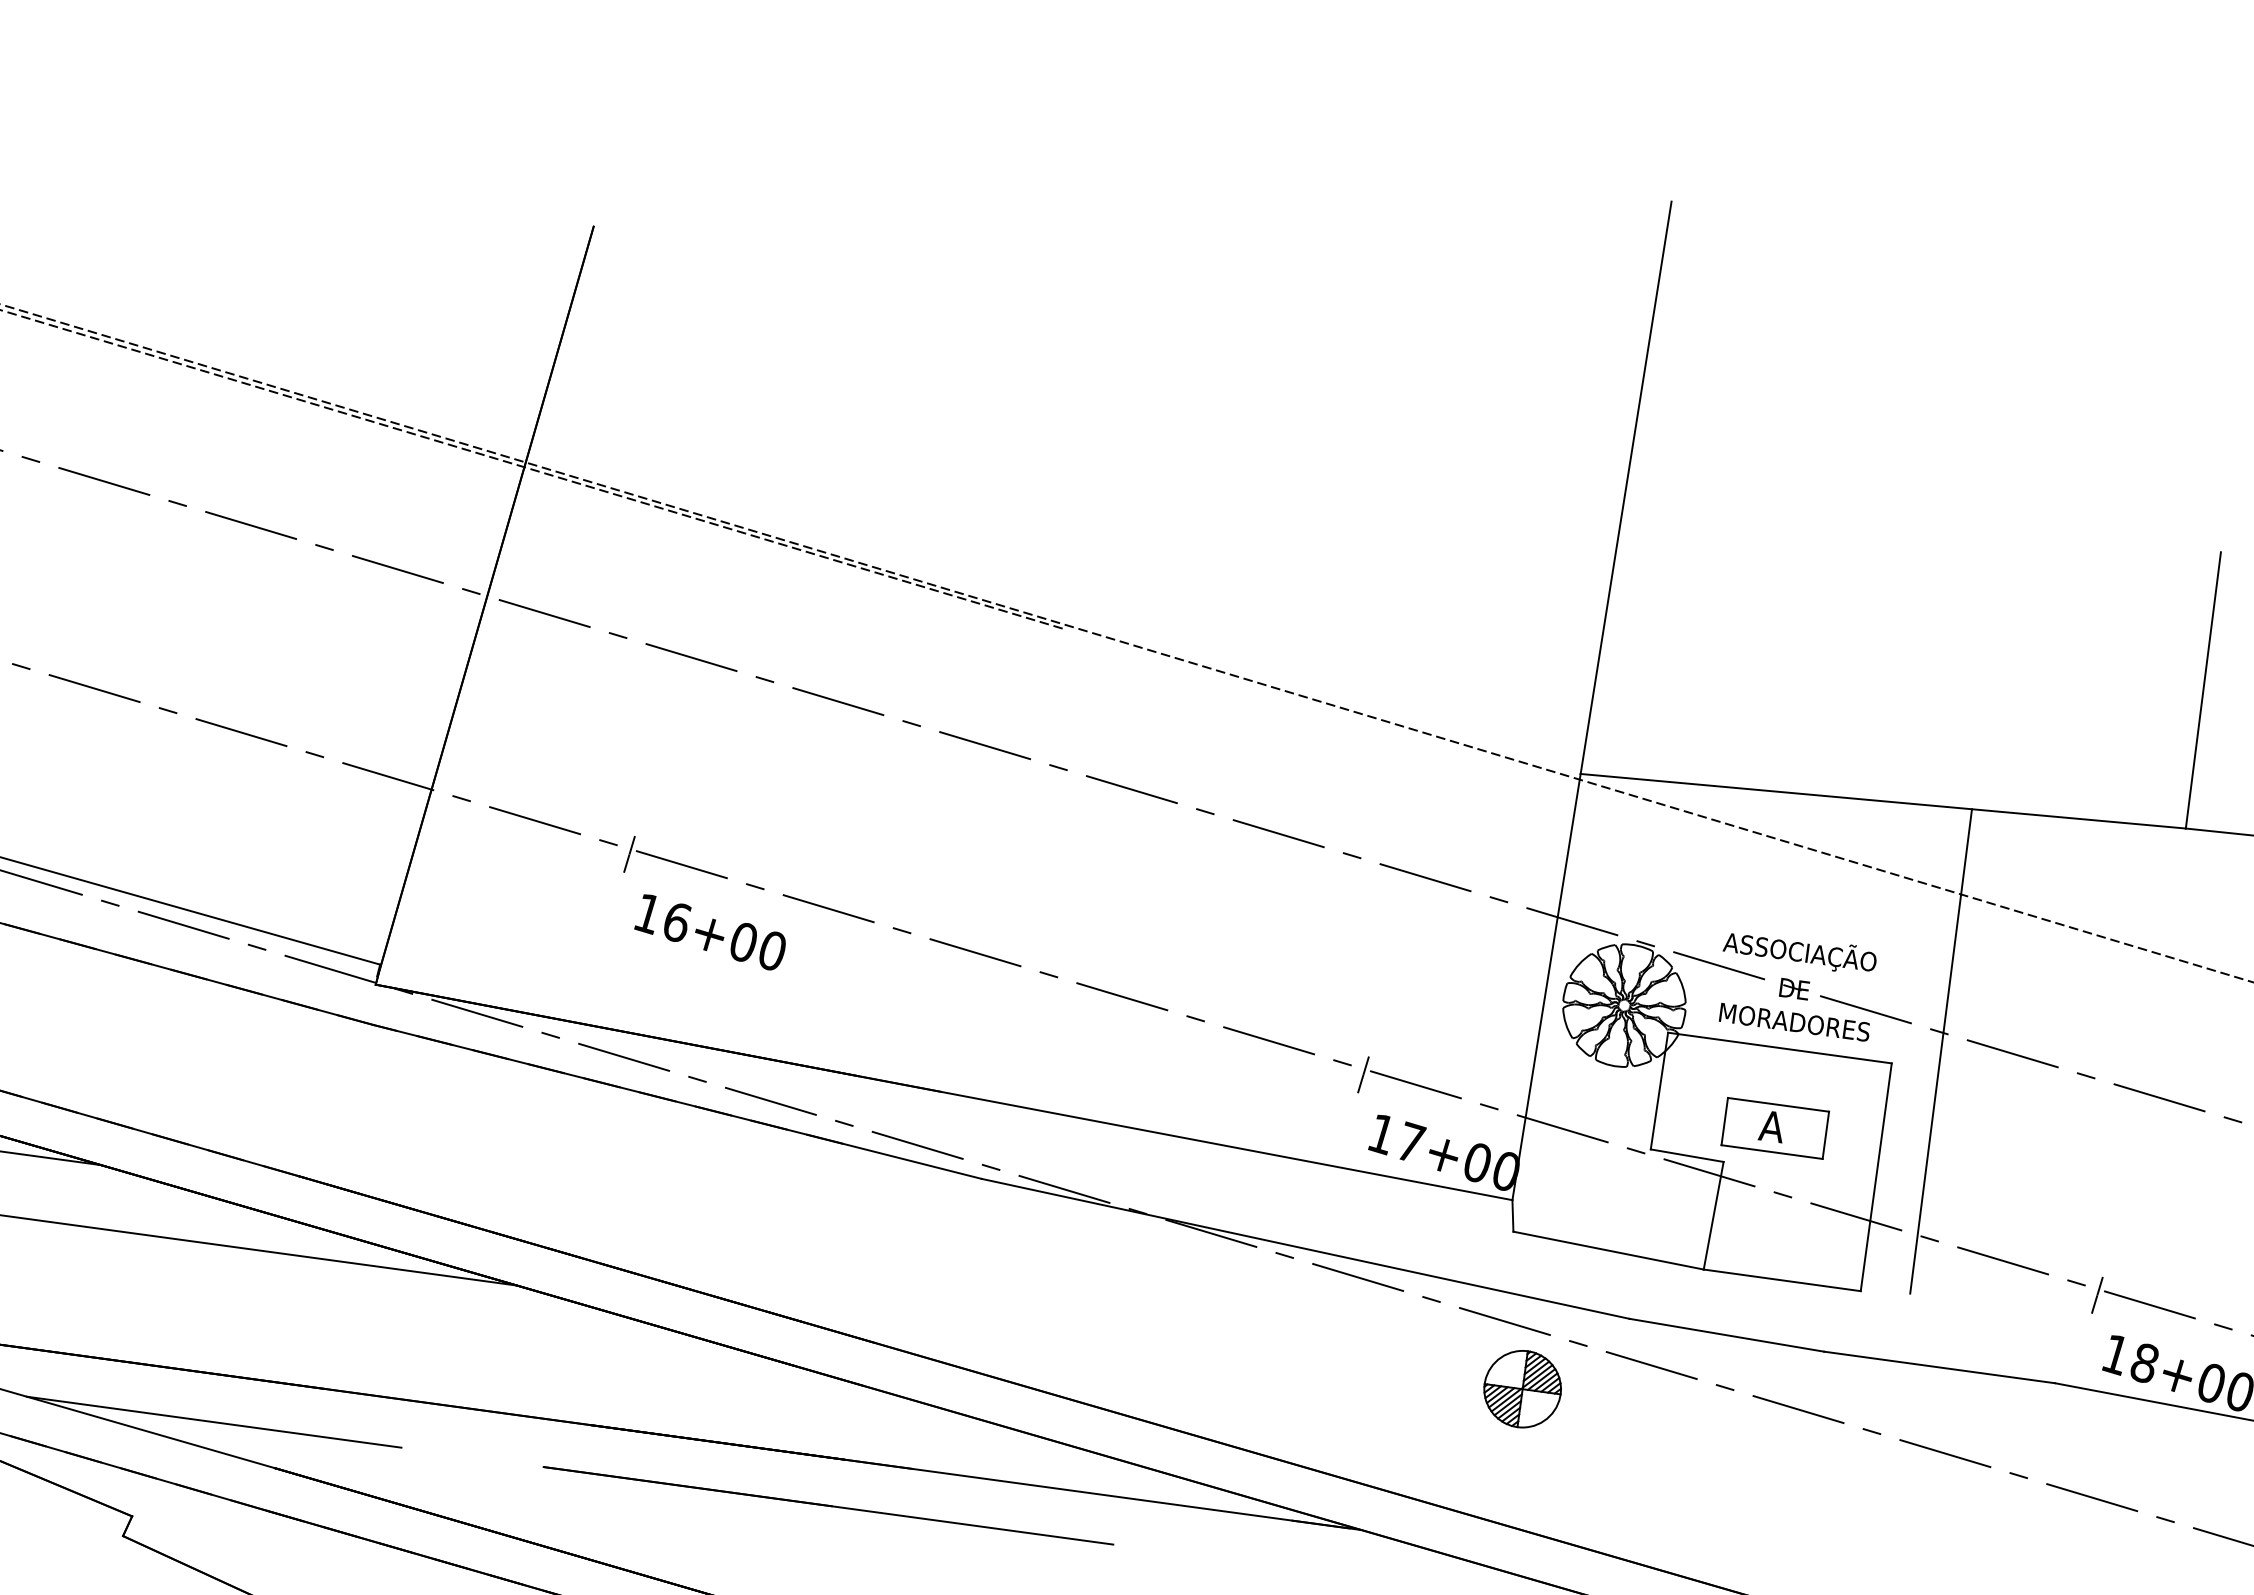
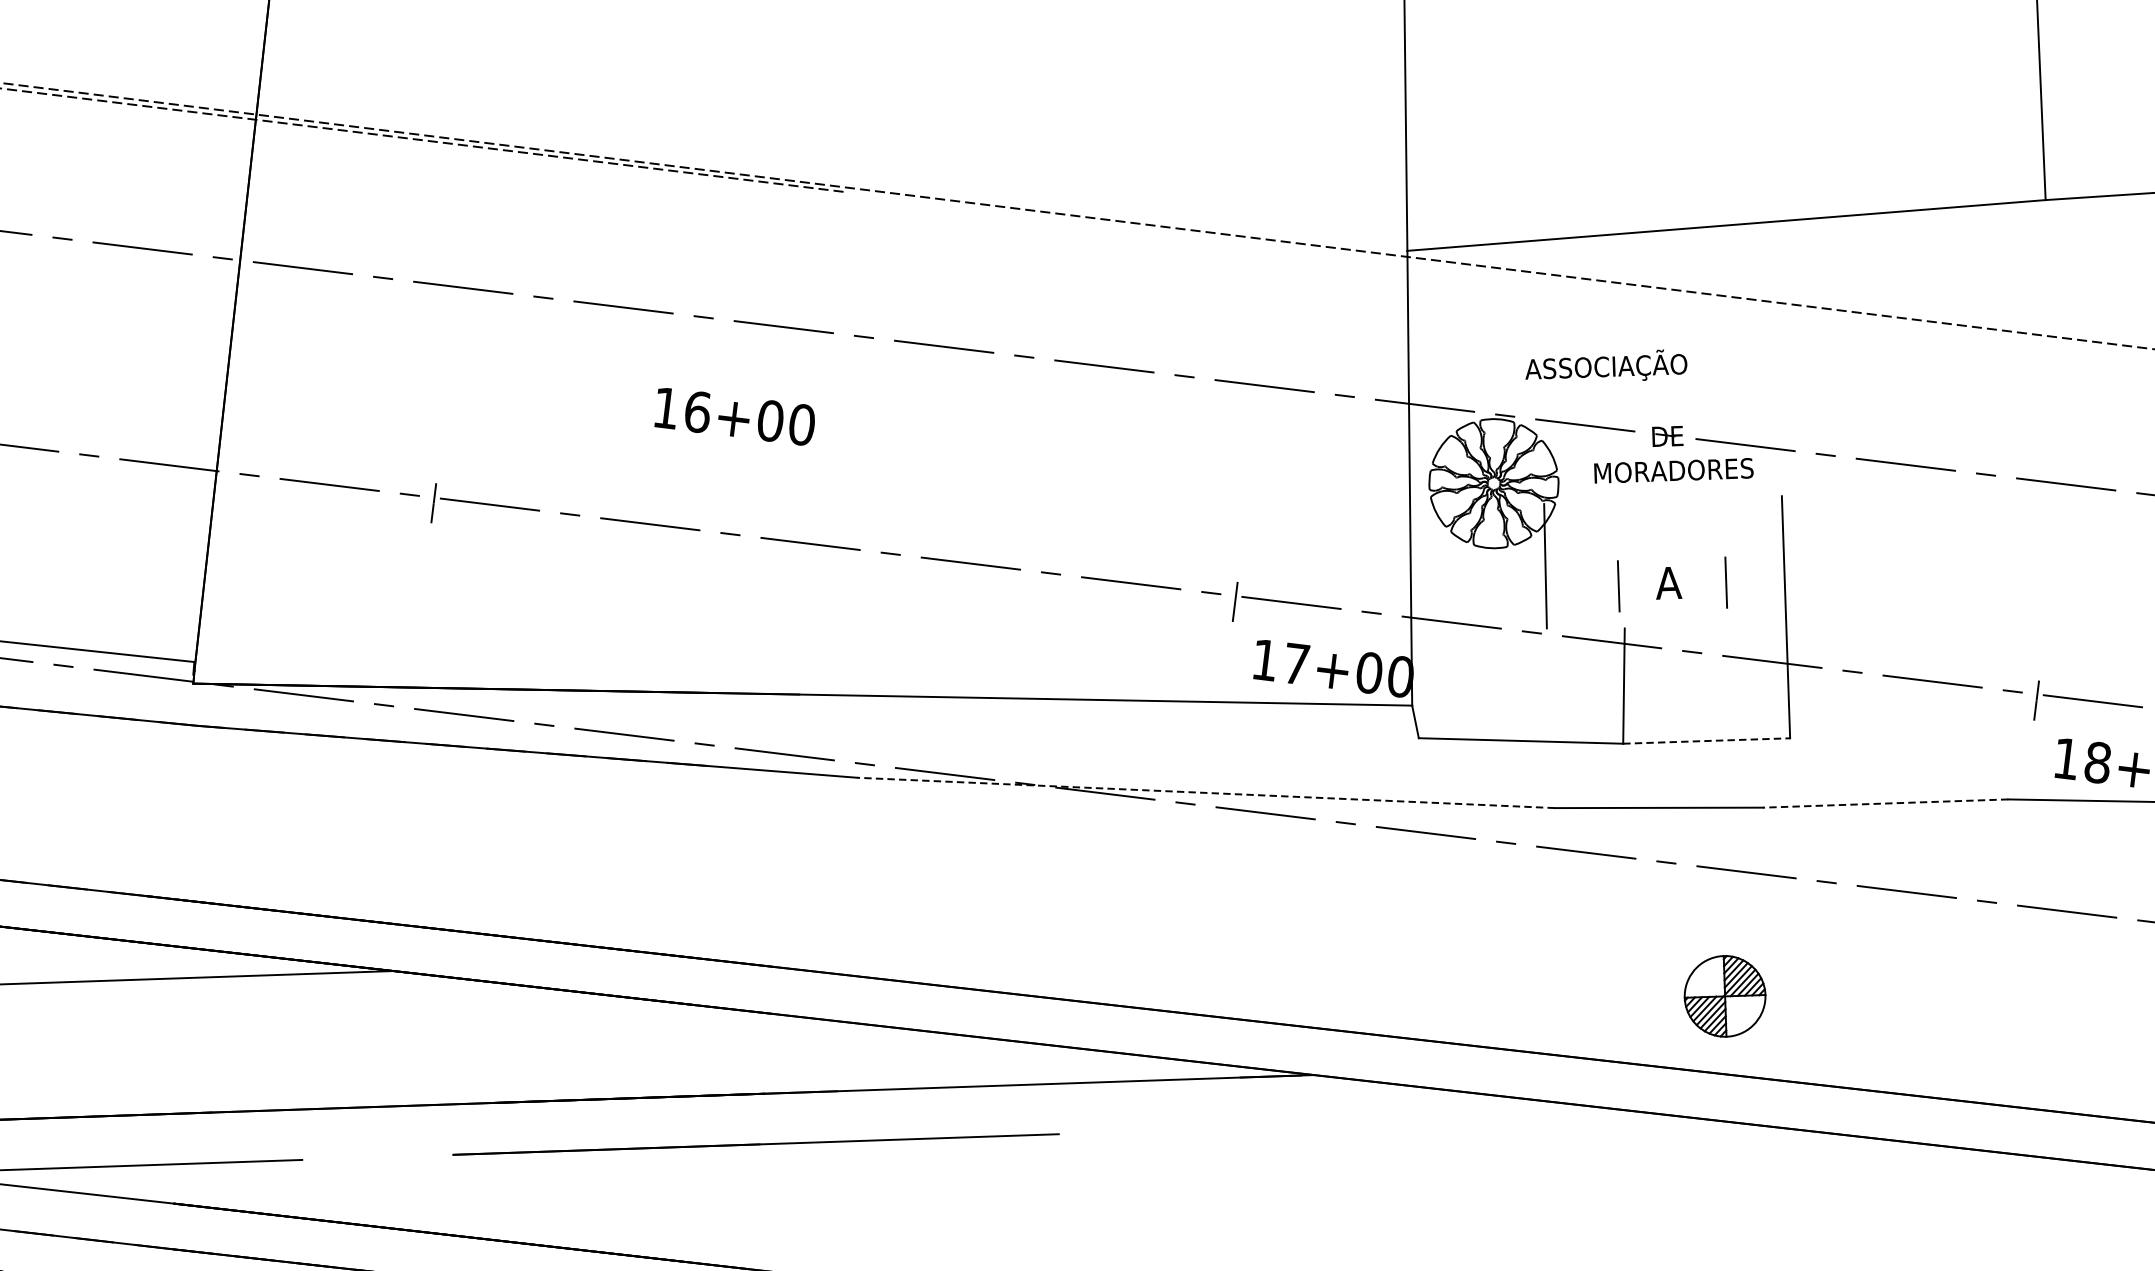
text: (709, 932) -> (733, 416), moved
text: (1799, 952) -> (1605, 367), moved
line: (1779, 1047) -> (1662, 499), removed
line: (1940, 1051) -> (1830, 475), removed
line: (1778, 1104) -> (1671, 559), removed
line: (1771, 1151) -> (1672, 609), removed
line: (1686, 1155) -> (1585, 628), removed
line: (1305, 1248) -> (1205, 792), solid -> dashed
line: (1782, 1280) -> (1706, 741), solid -> dashed
line: (1939, 1367) -> (1885, 803), solid -> dashed
part: (1522, 1389) -> (1724, 996), moved

